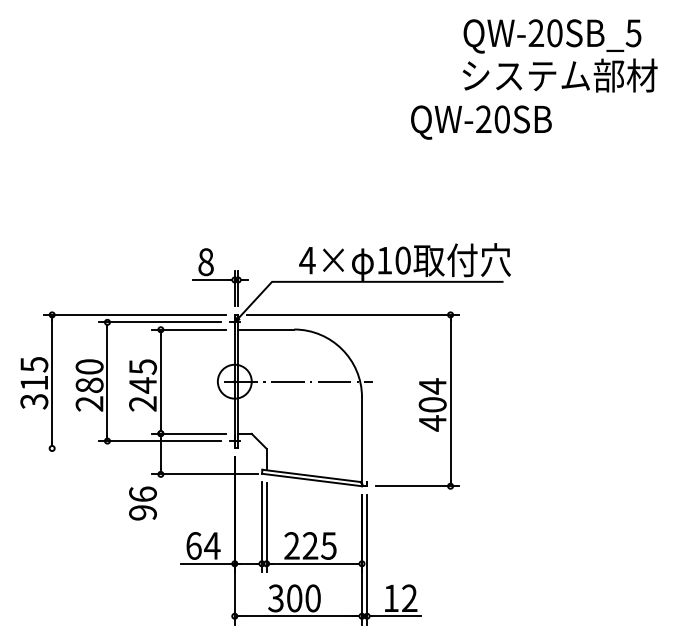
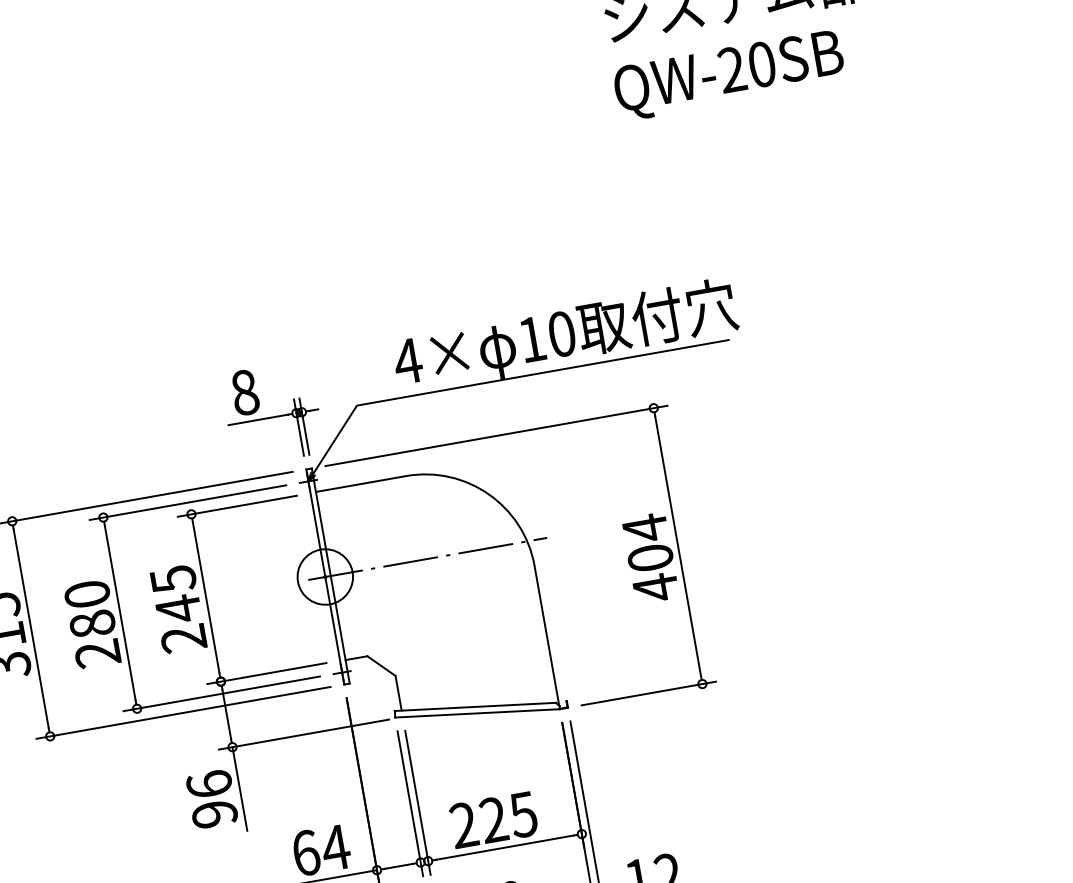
text: (481, 122) -> (729, 75), moved
line: (134, 448) -> (182, 713), added
line: (160, 500) -> (239, 789), added

